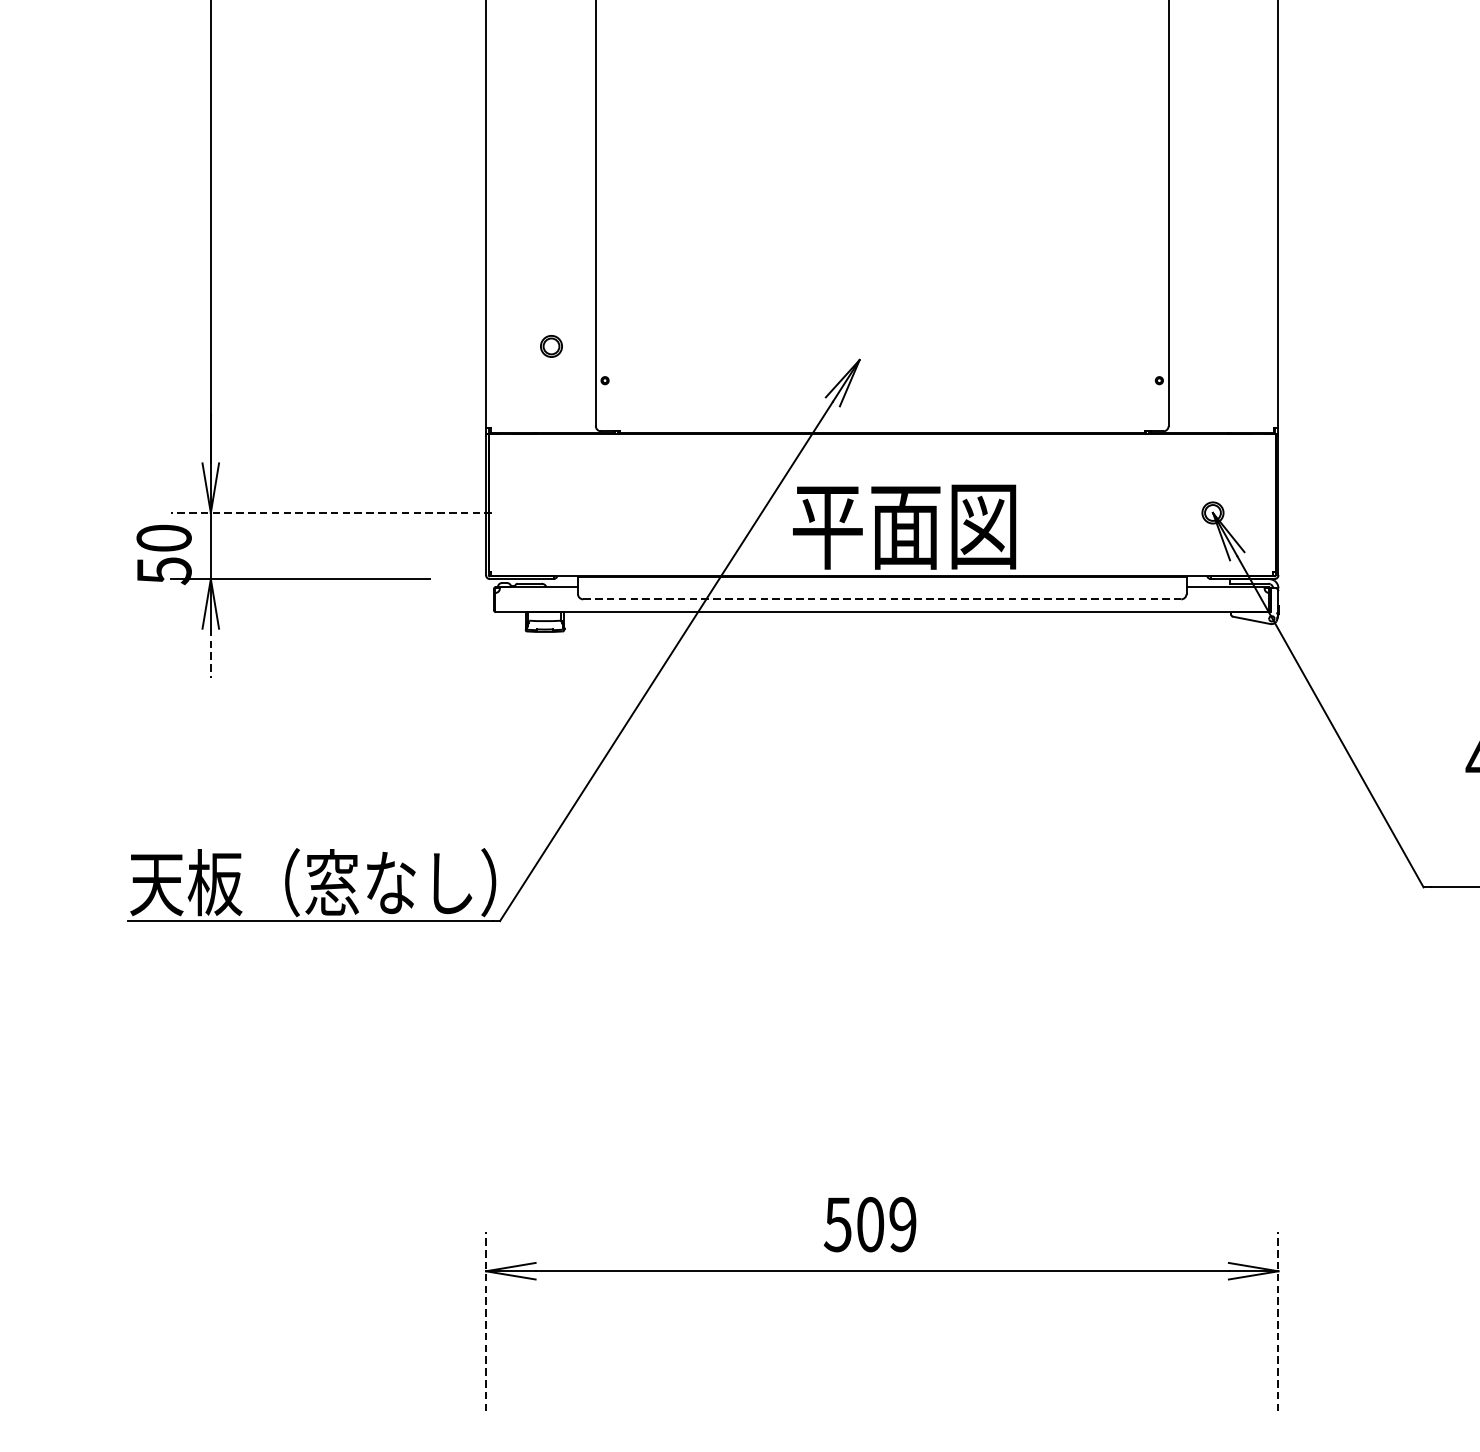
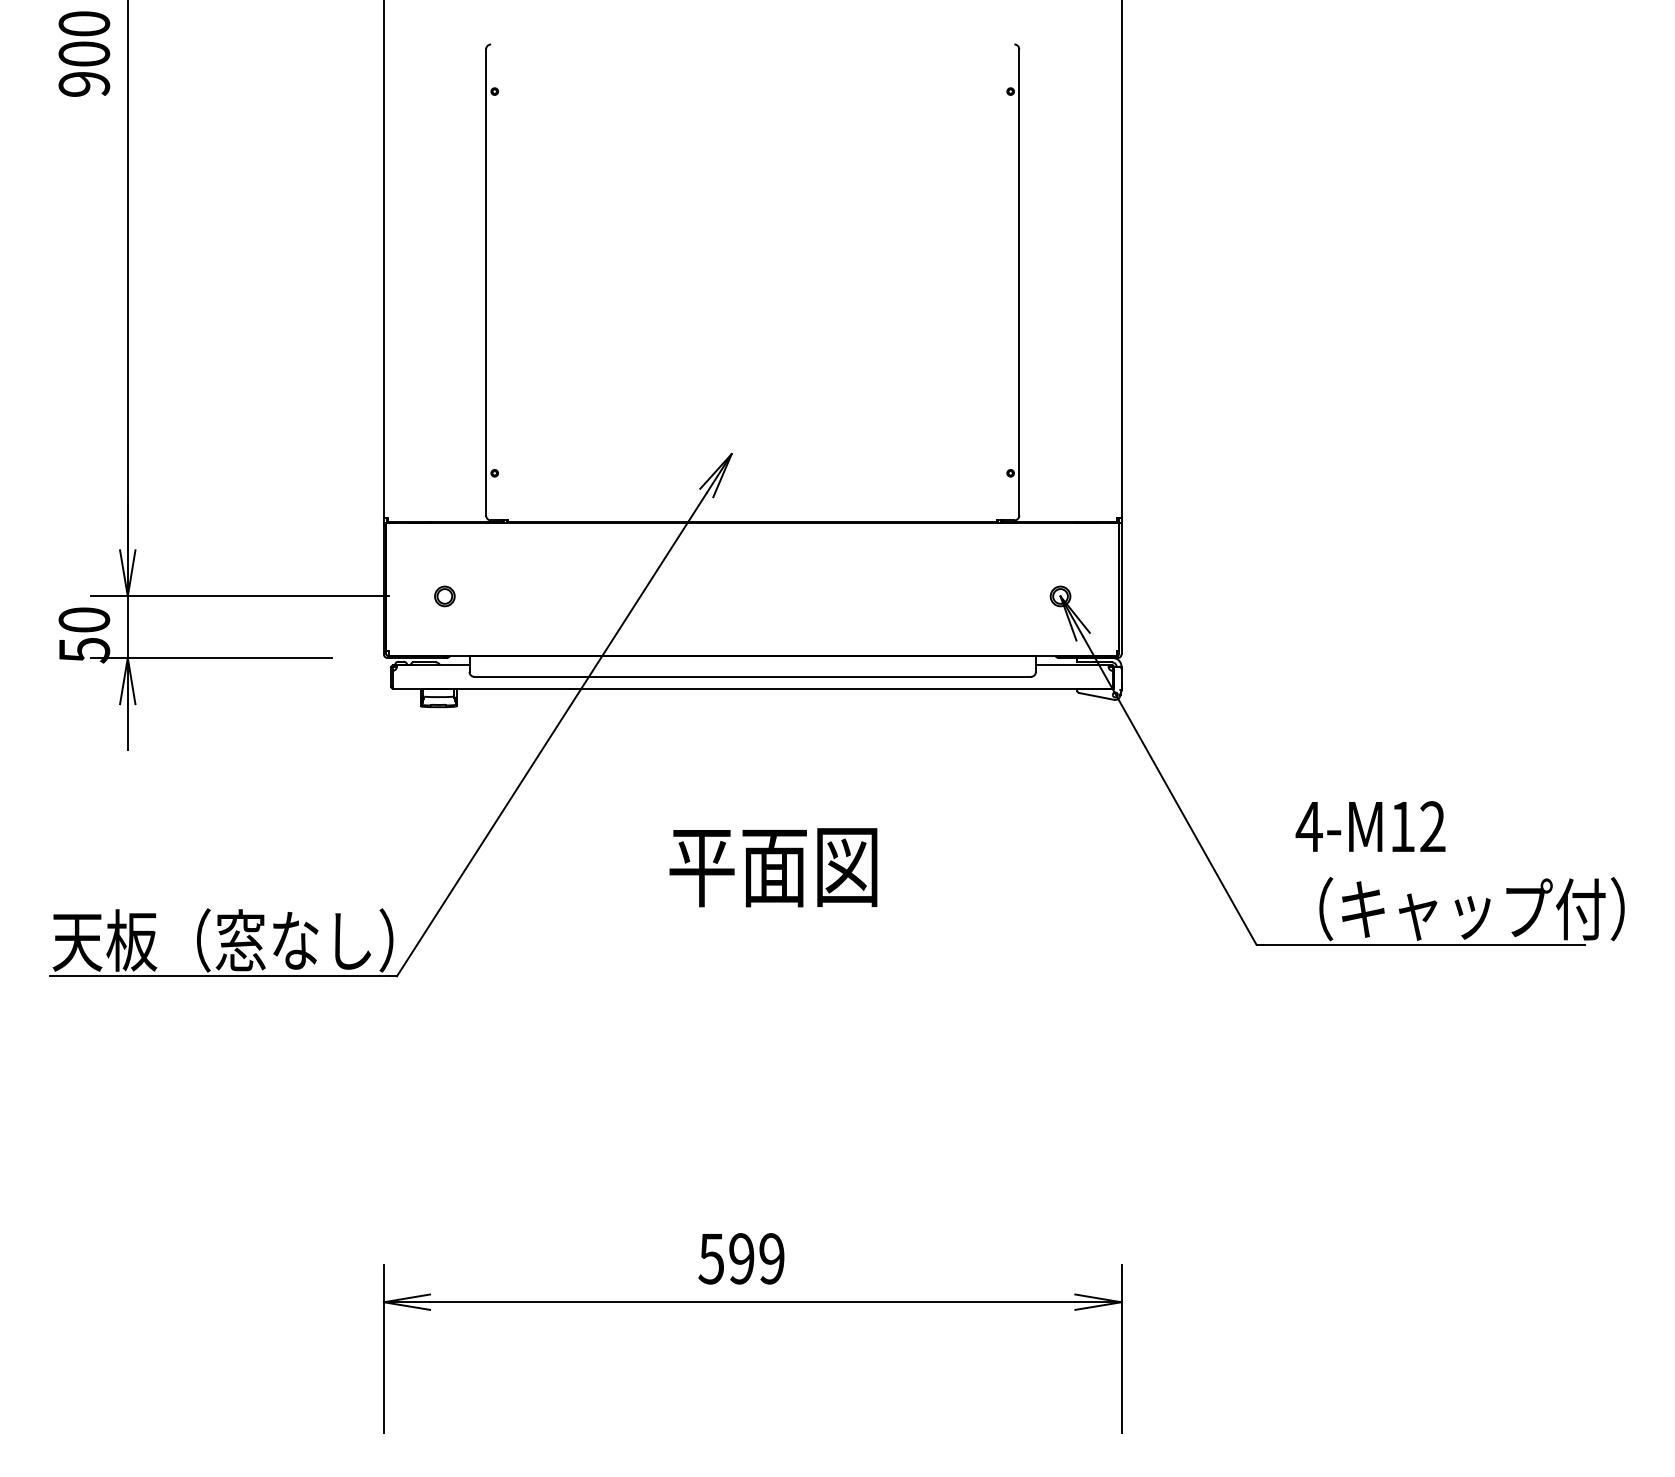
part: (551, 346) -> (444, 596), moved
line: (330, 513) -> (239, 596), dashed -> solid
text: (904, 526) -> (773, 867), moved
line: (883, 598) -> (753, 676), dashed -> solid
line: (210, 653) -> (127, 727), dashed -> solid
text: (870, 1224) -> (741, 1258), 509 -> 599
line: (485, 1320) -> (383, 1348), dashed -> solid
line: (1278, 1320) -> (1121, 1348), dashed -> solid

